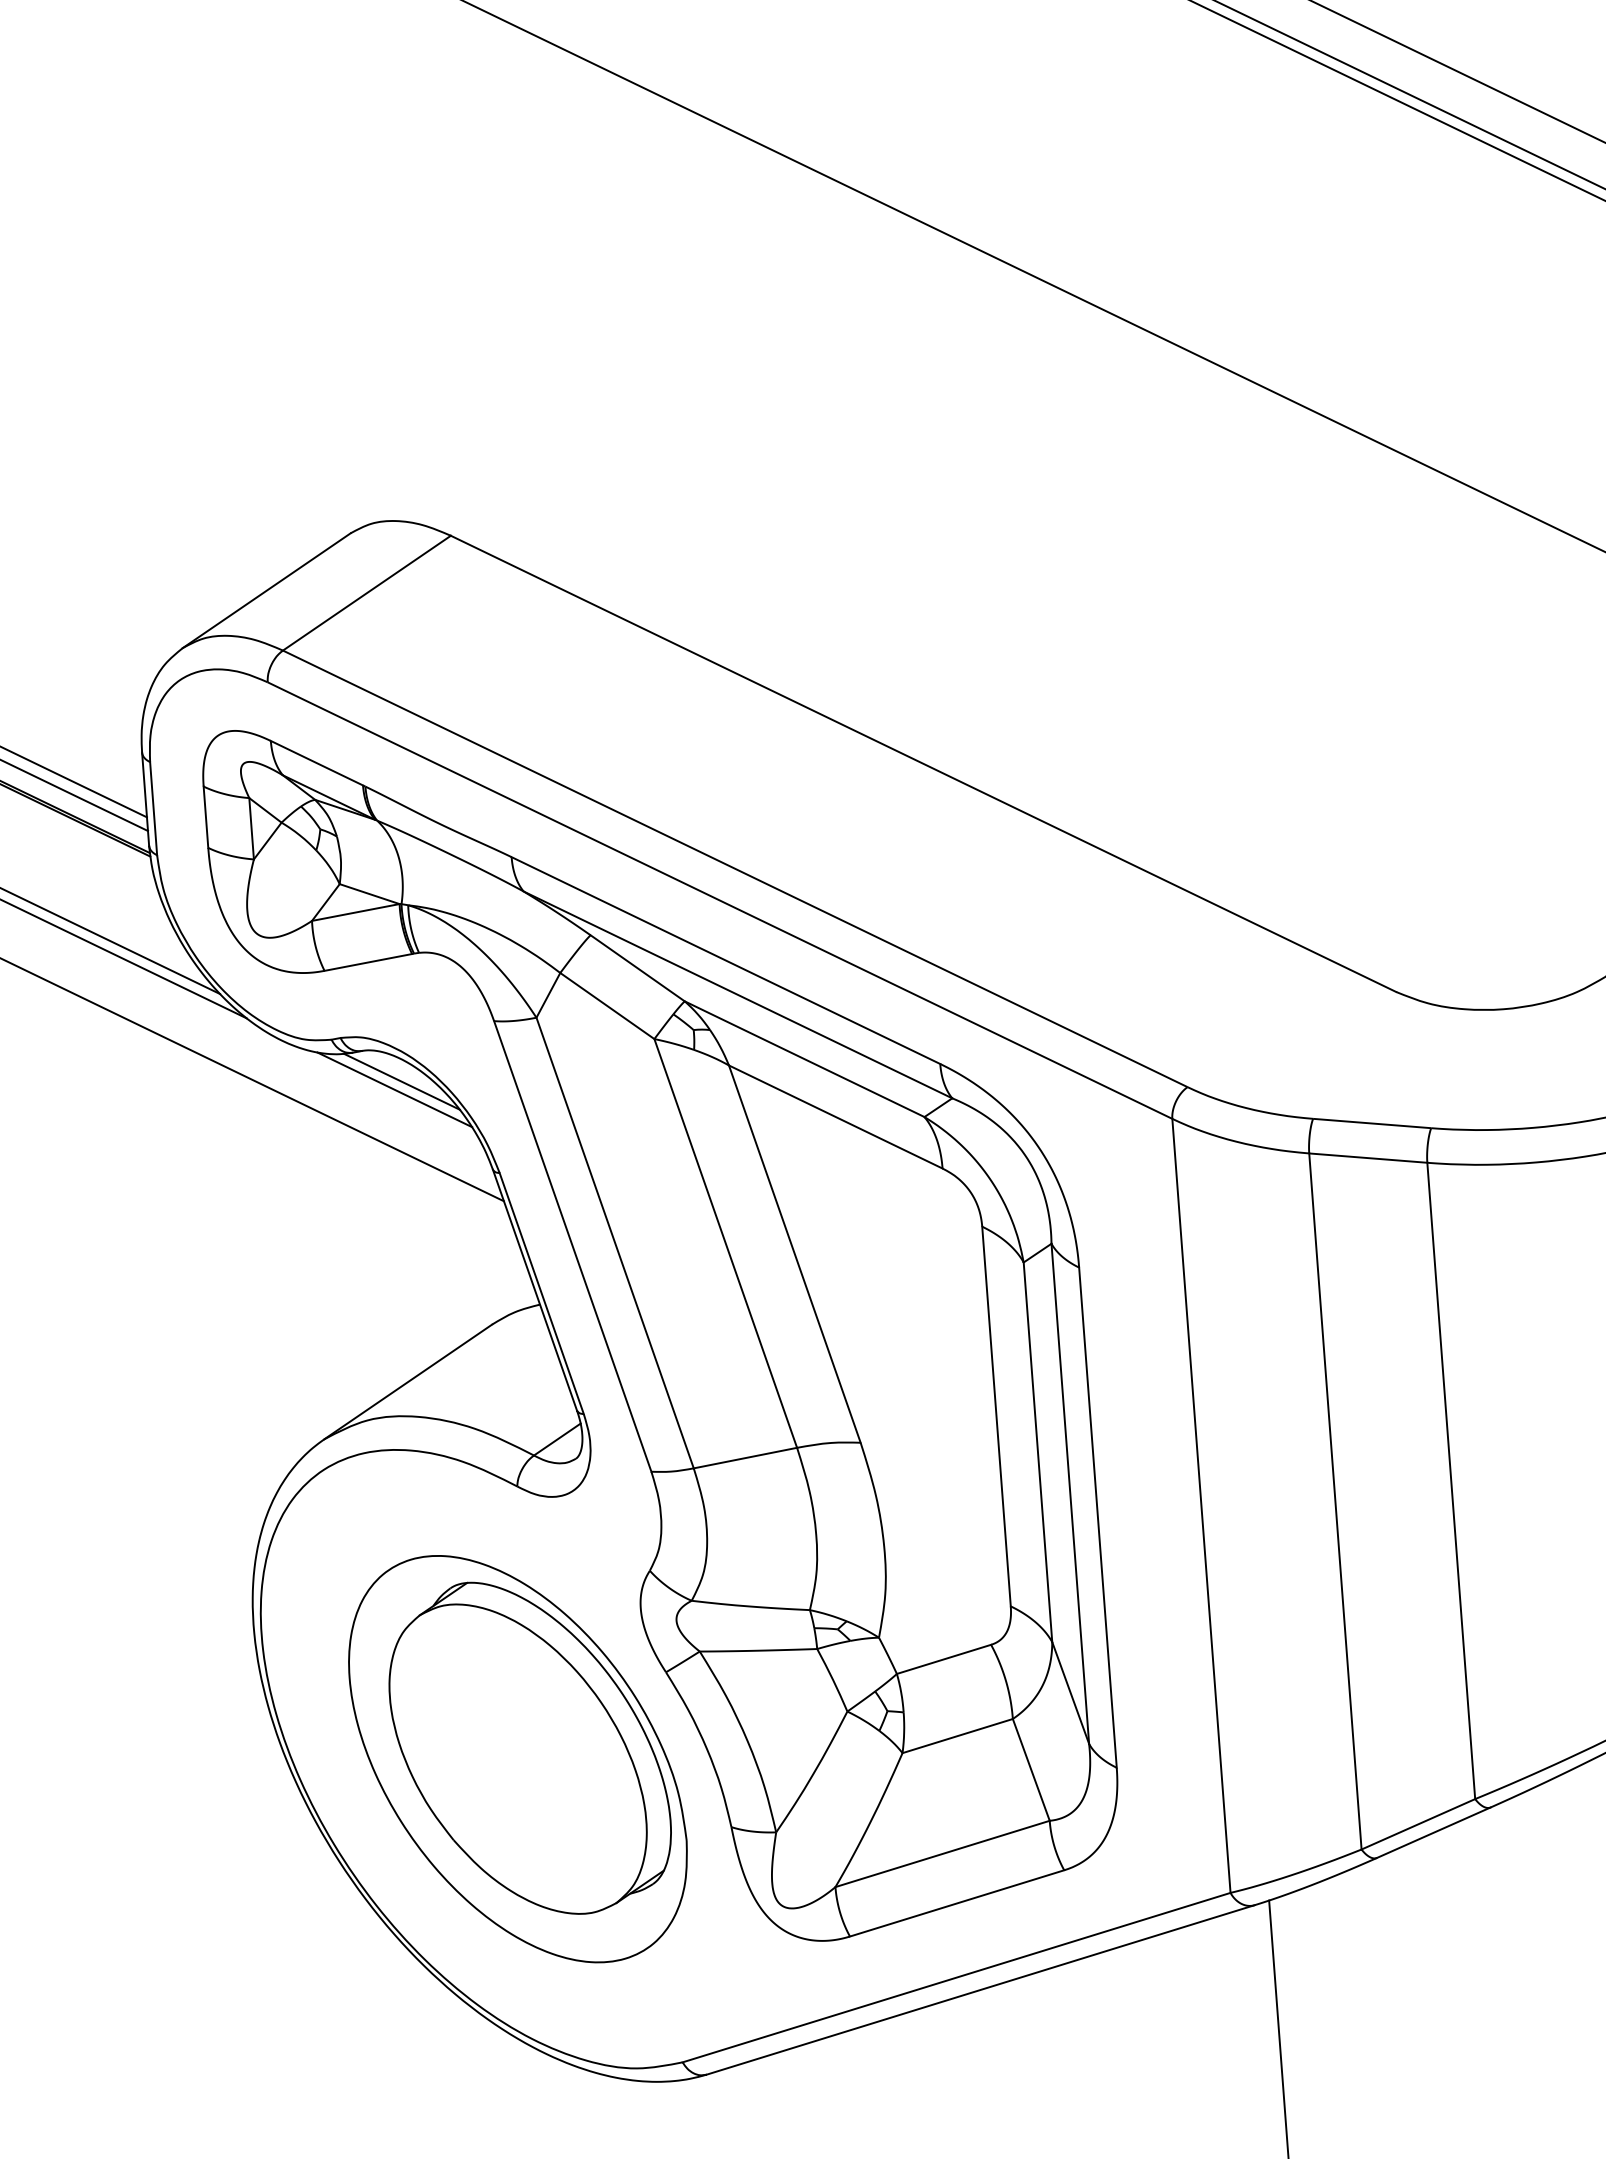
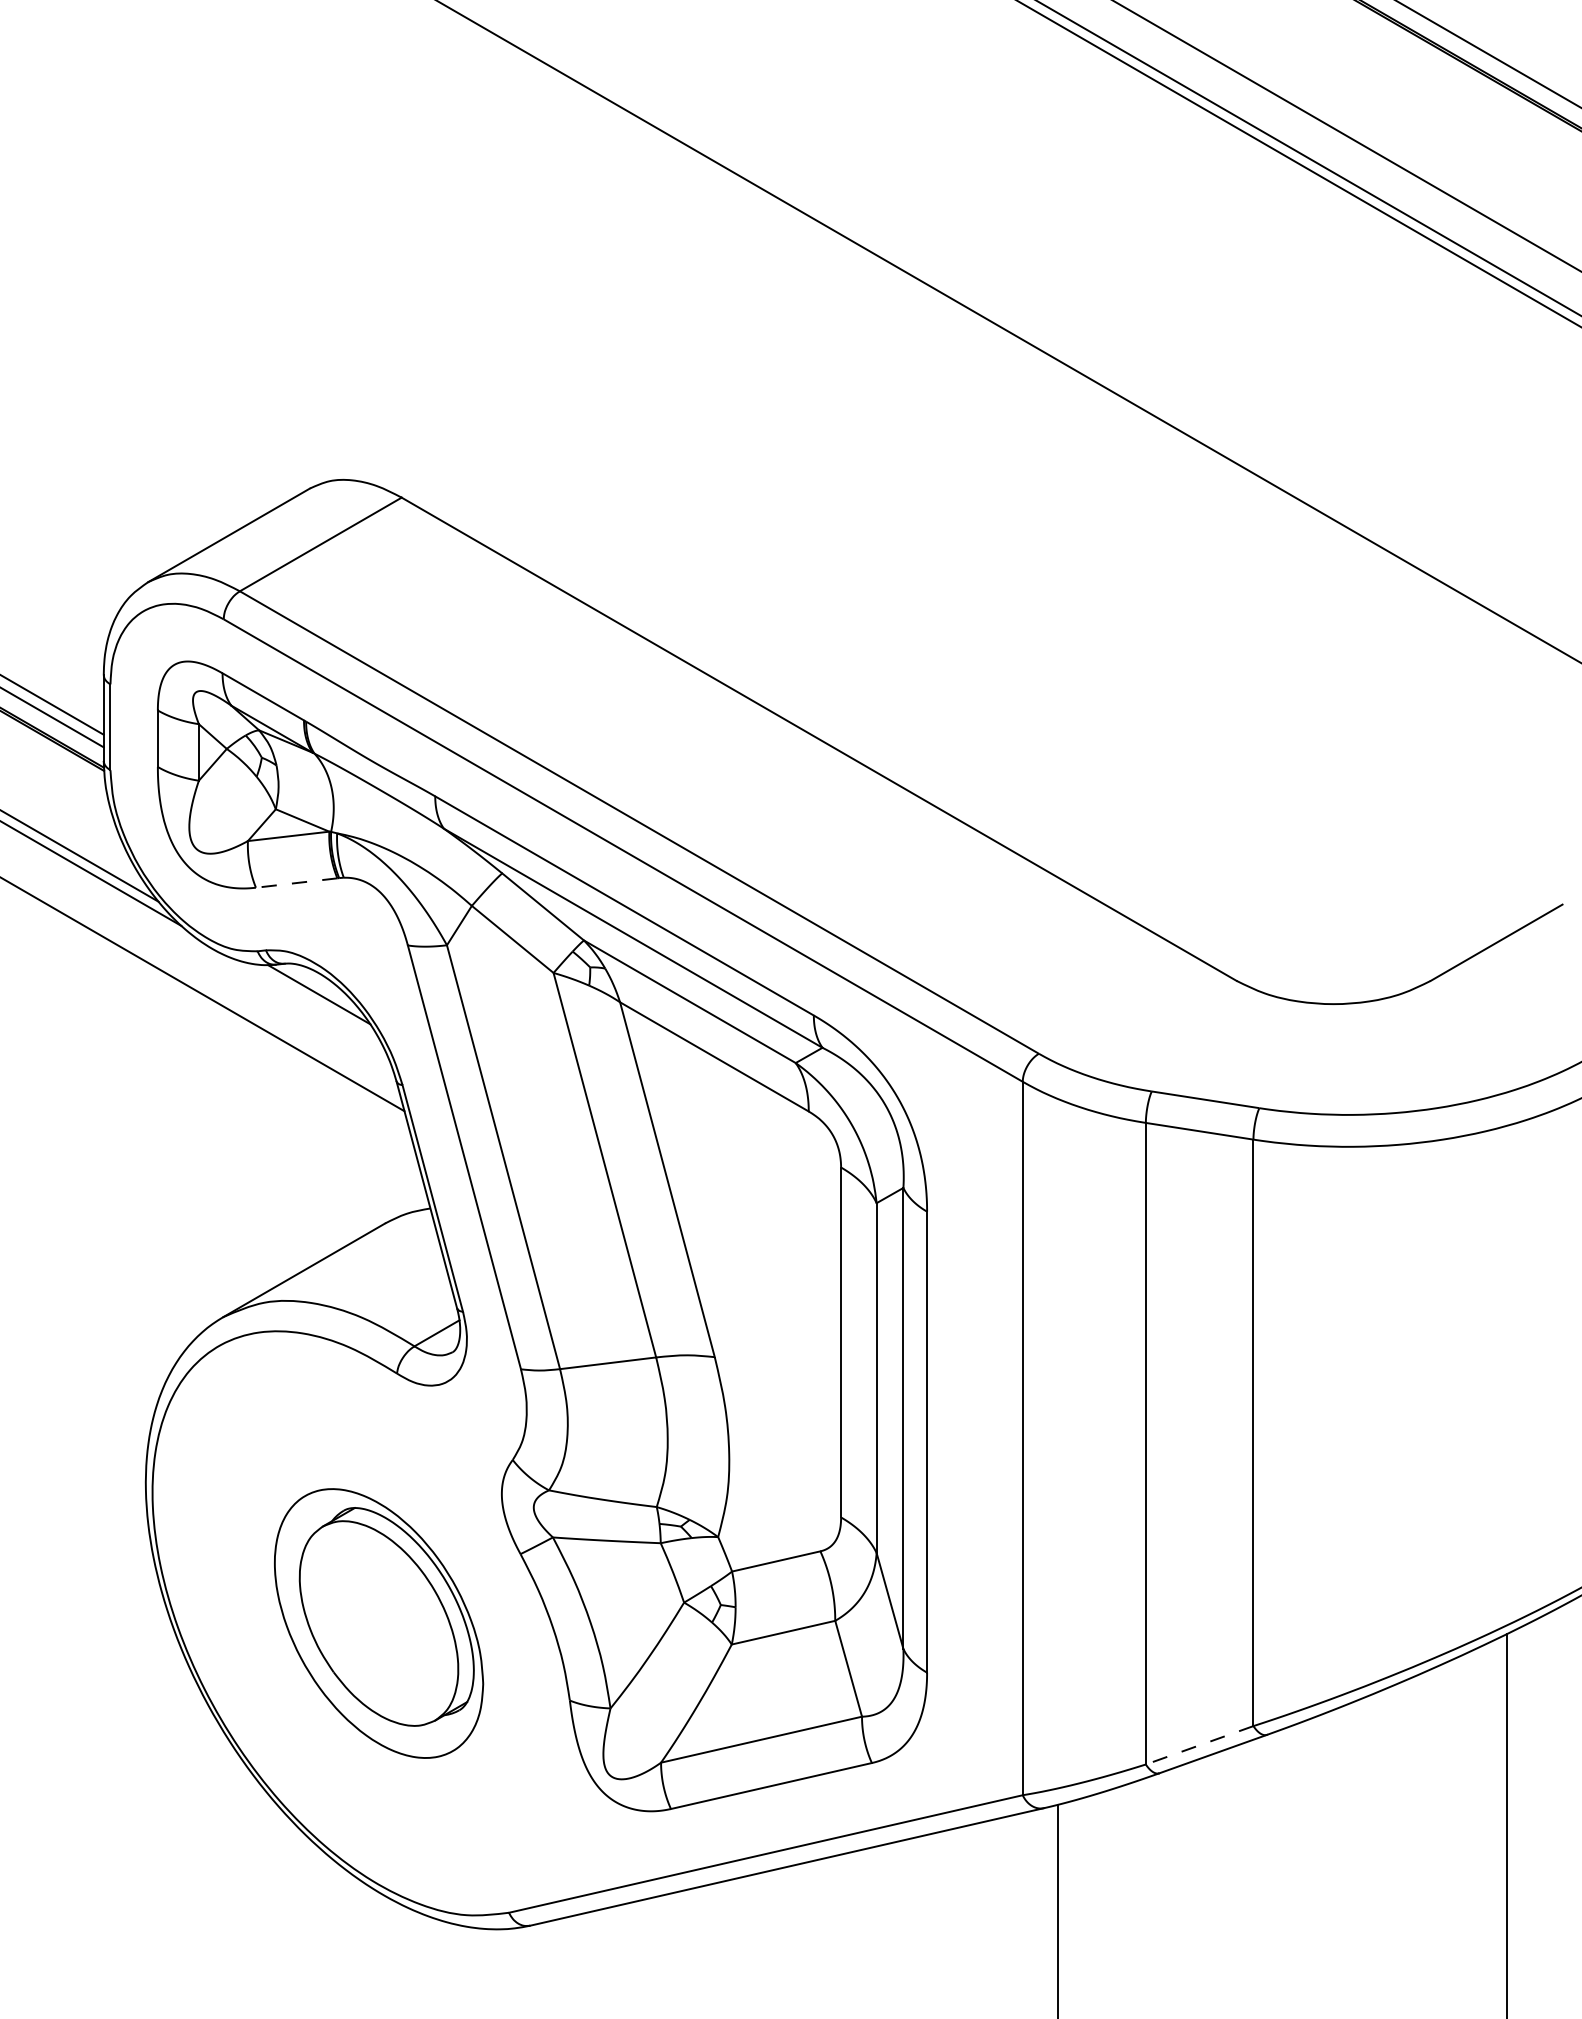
line: (368, 962) -> (296, 883), solid -> dashed
line: (394, 1089) -> (311, 1001), removed
part: (517, 1759) -> (378, 1623), size x0.7
line: (1418, 1824) -> (1199, 1745), solid -> dashed

